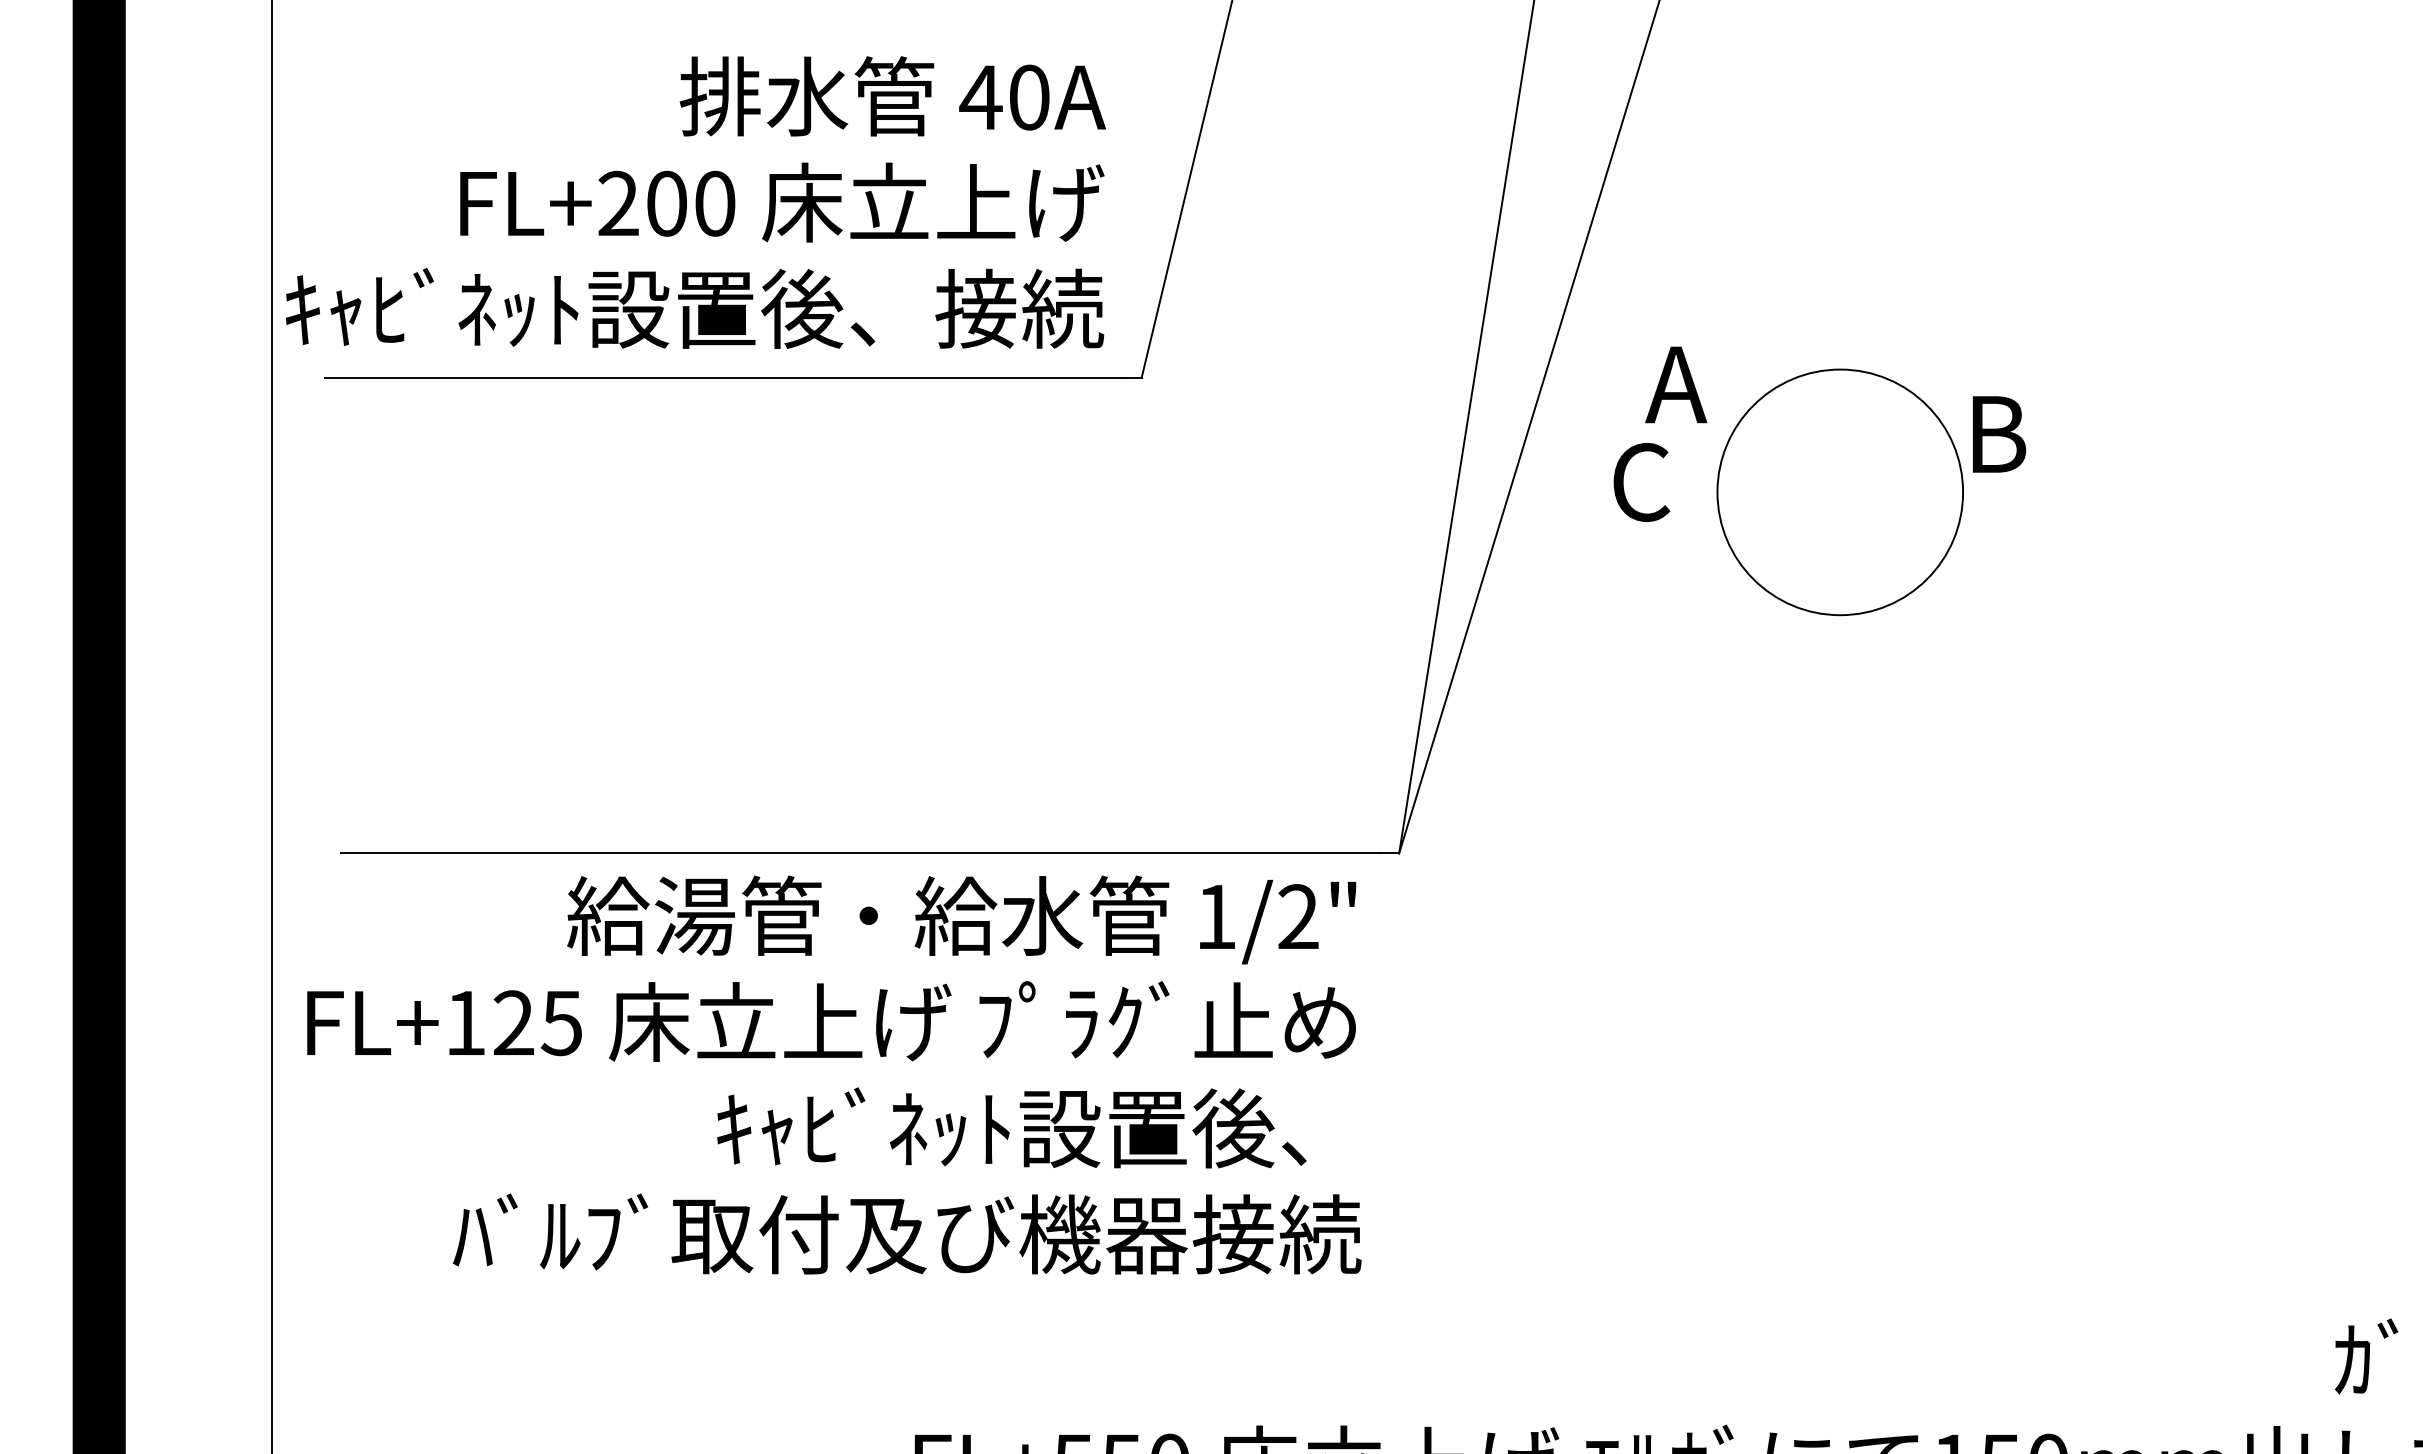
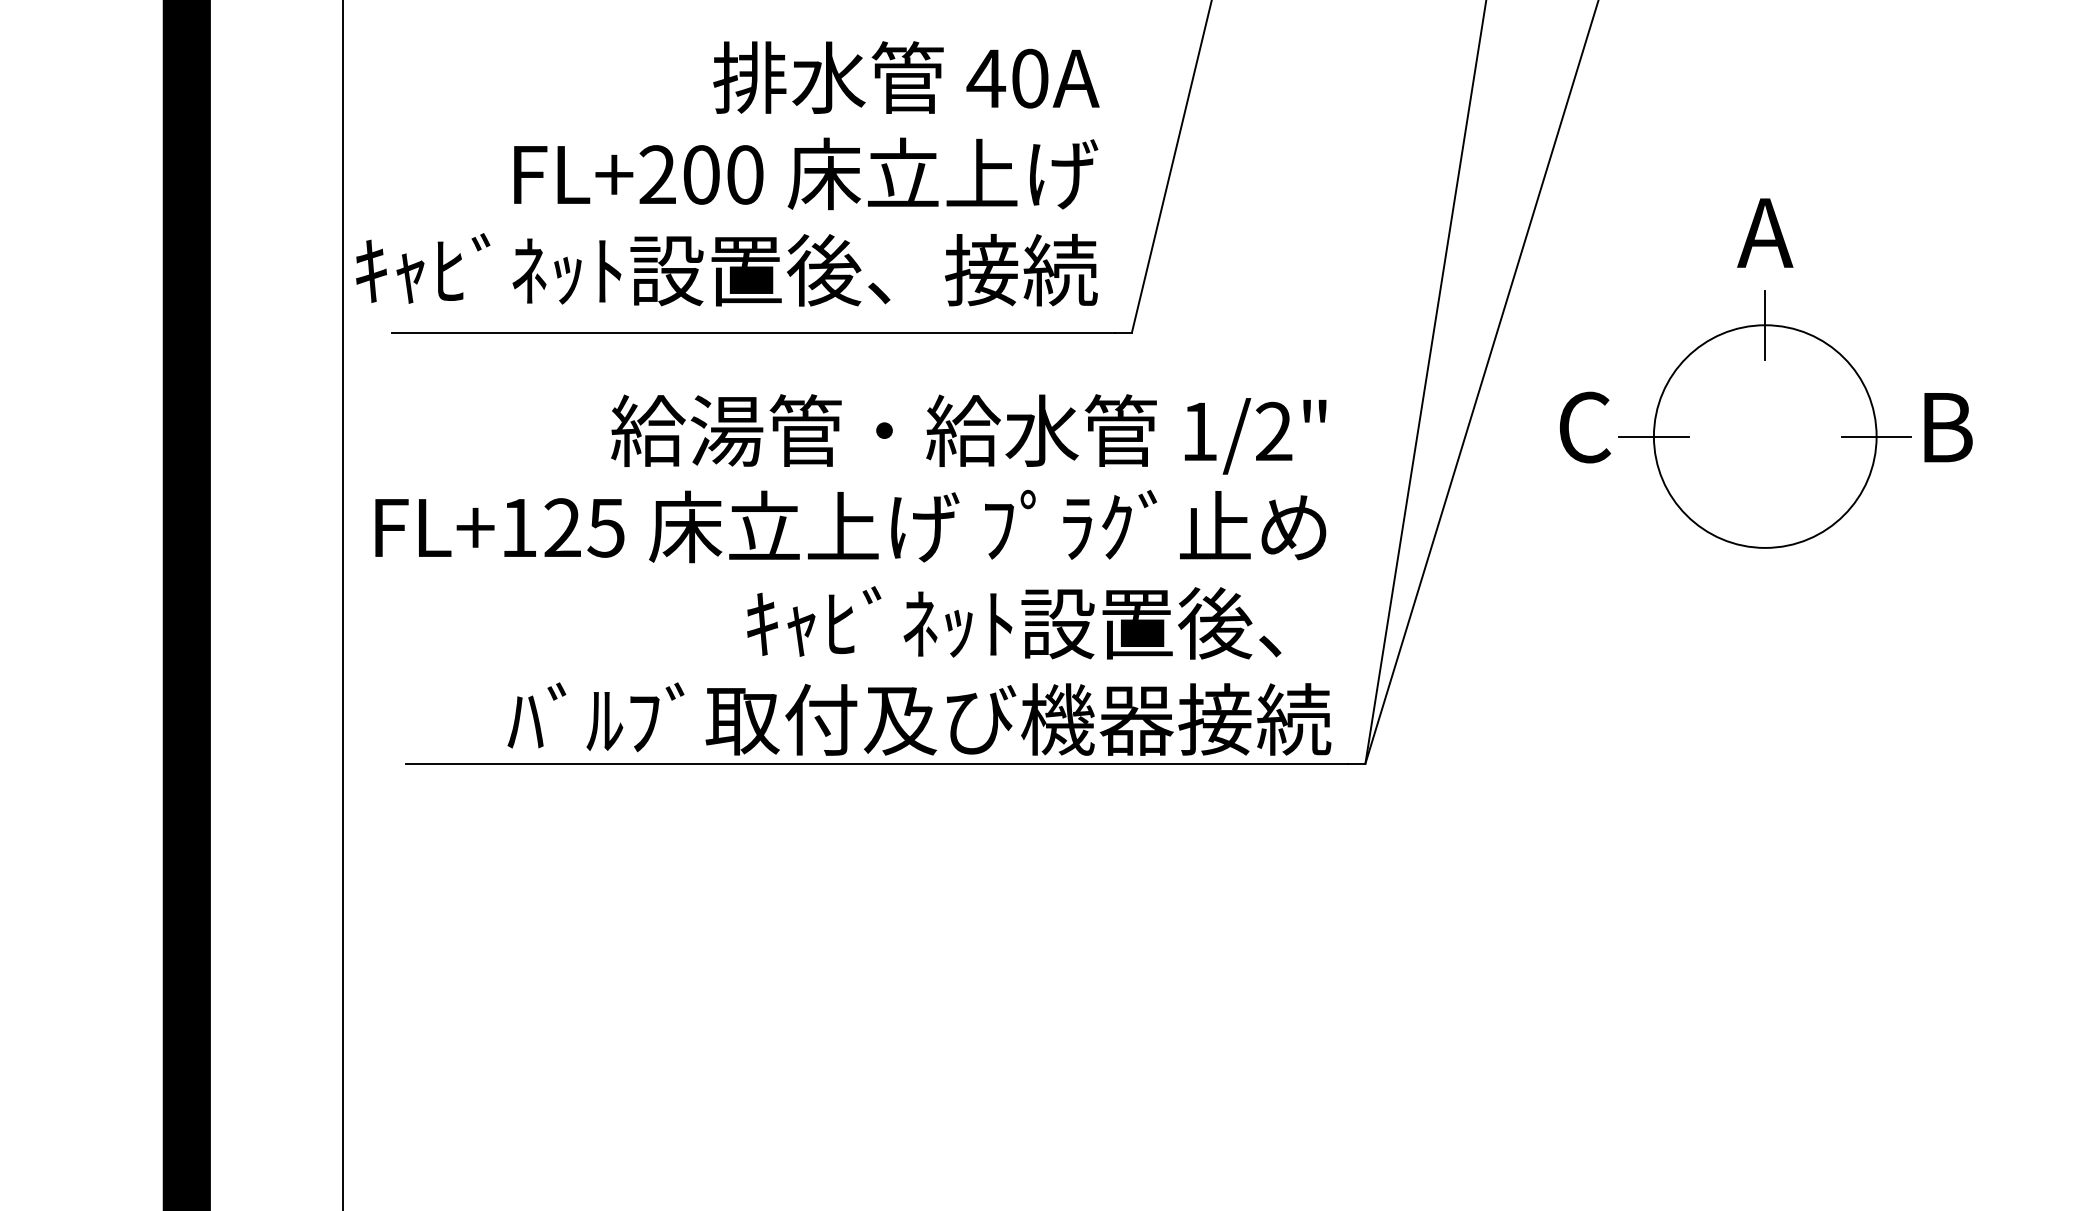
line: (1840, 369) -> (1765, 325), added
text: (1676, 384) -> (1765, 232), moved
text: (1999, 434) -> (1948, 427), moved
line: (1717, 492) -> (1653, 436), added
line: (1962, 492) -> (1876, 436), added
text: (834, 1074) -> (853, 574), moved

